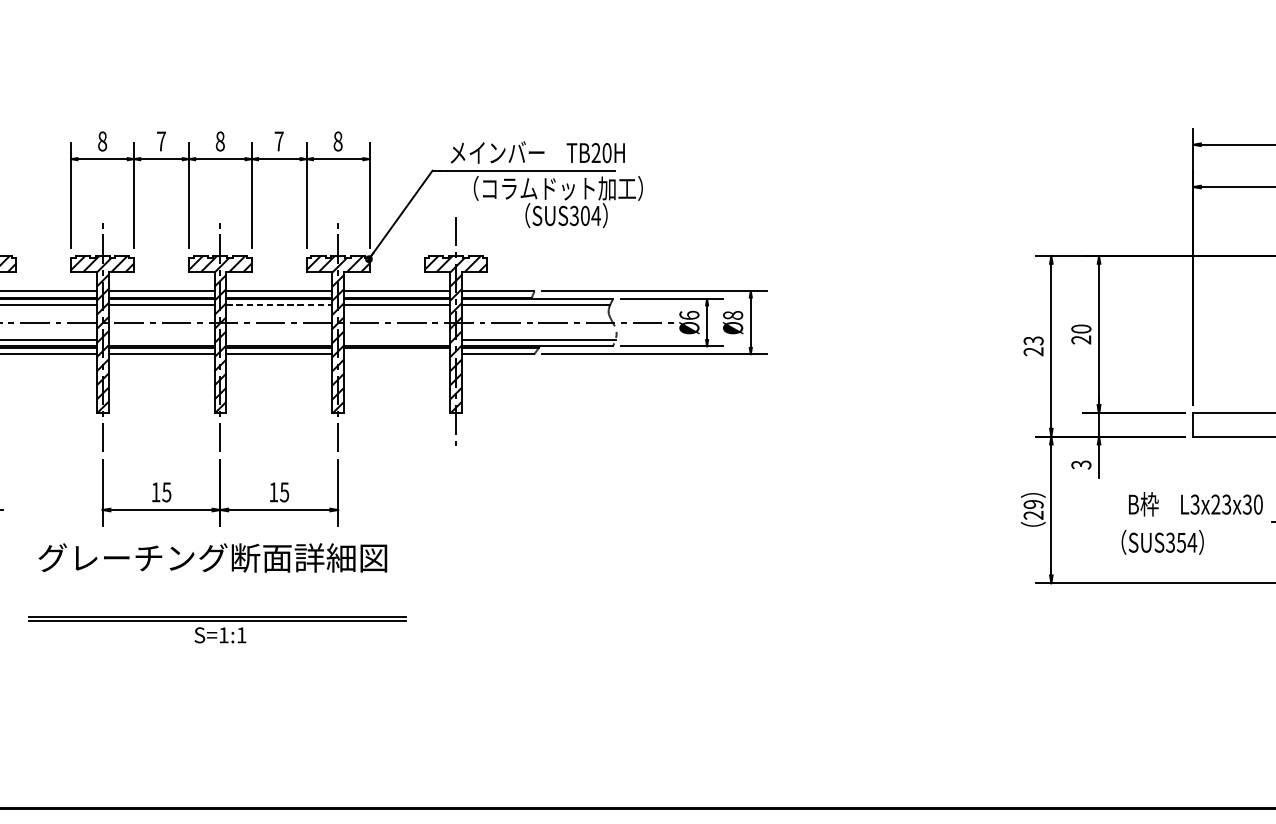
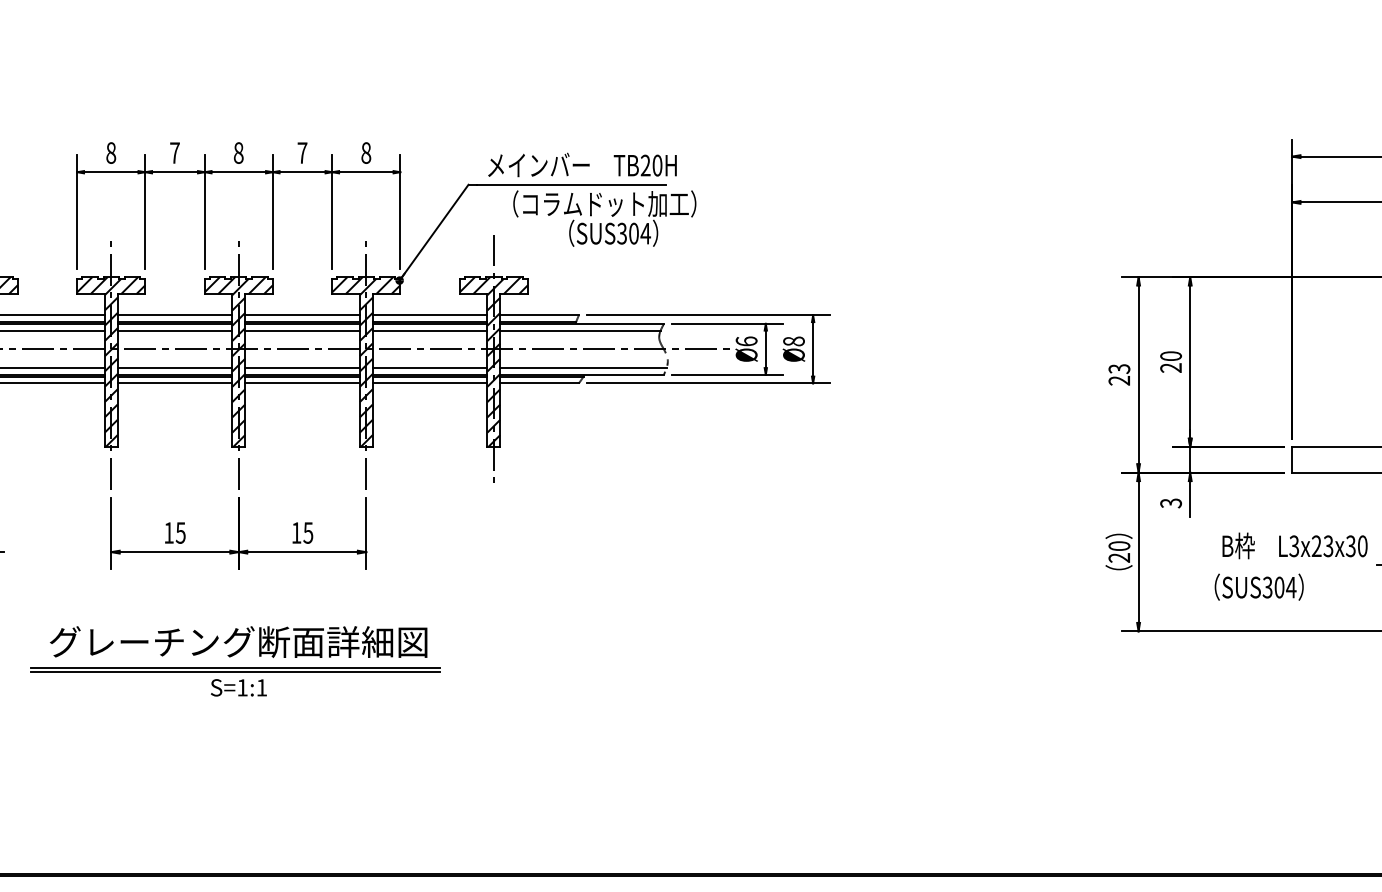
line: (280, 305) -> (303, 330), dashed -> solid
line: (161, 340) -> (174, 368), added
line: (279, 340) -> (302, 368), added
line: (396, 340) -> (429, 368), added
line: (396, 354) -> (429, 383), added
text: (1033, 503) -> (1119, 545), 29 -> 20
text: (1181, 542) -> (1279, 587), SUS354 -> SUS304
text: (212, 557) -> (238, 641), moved

